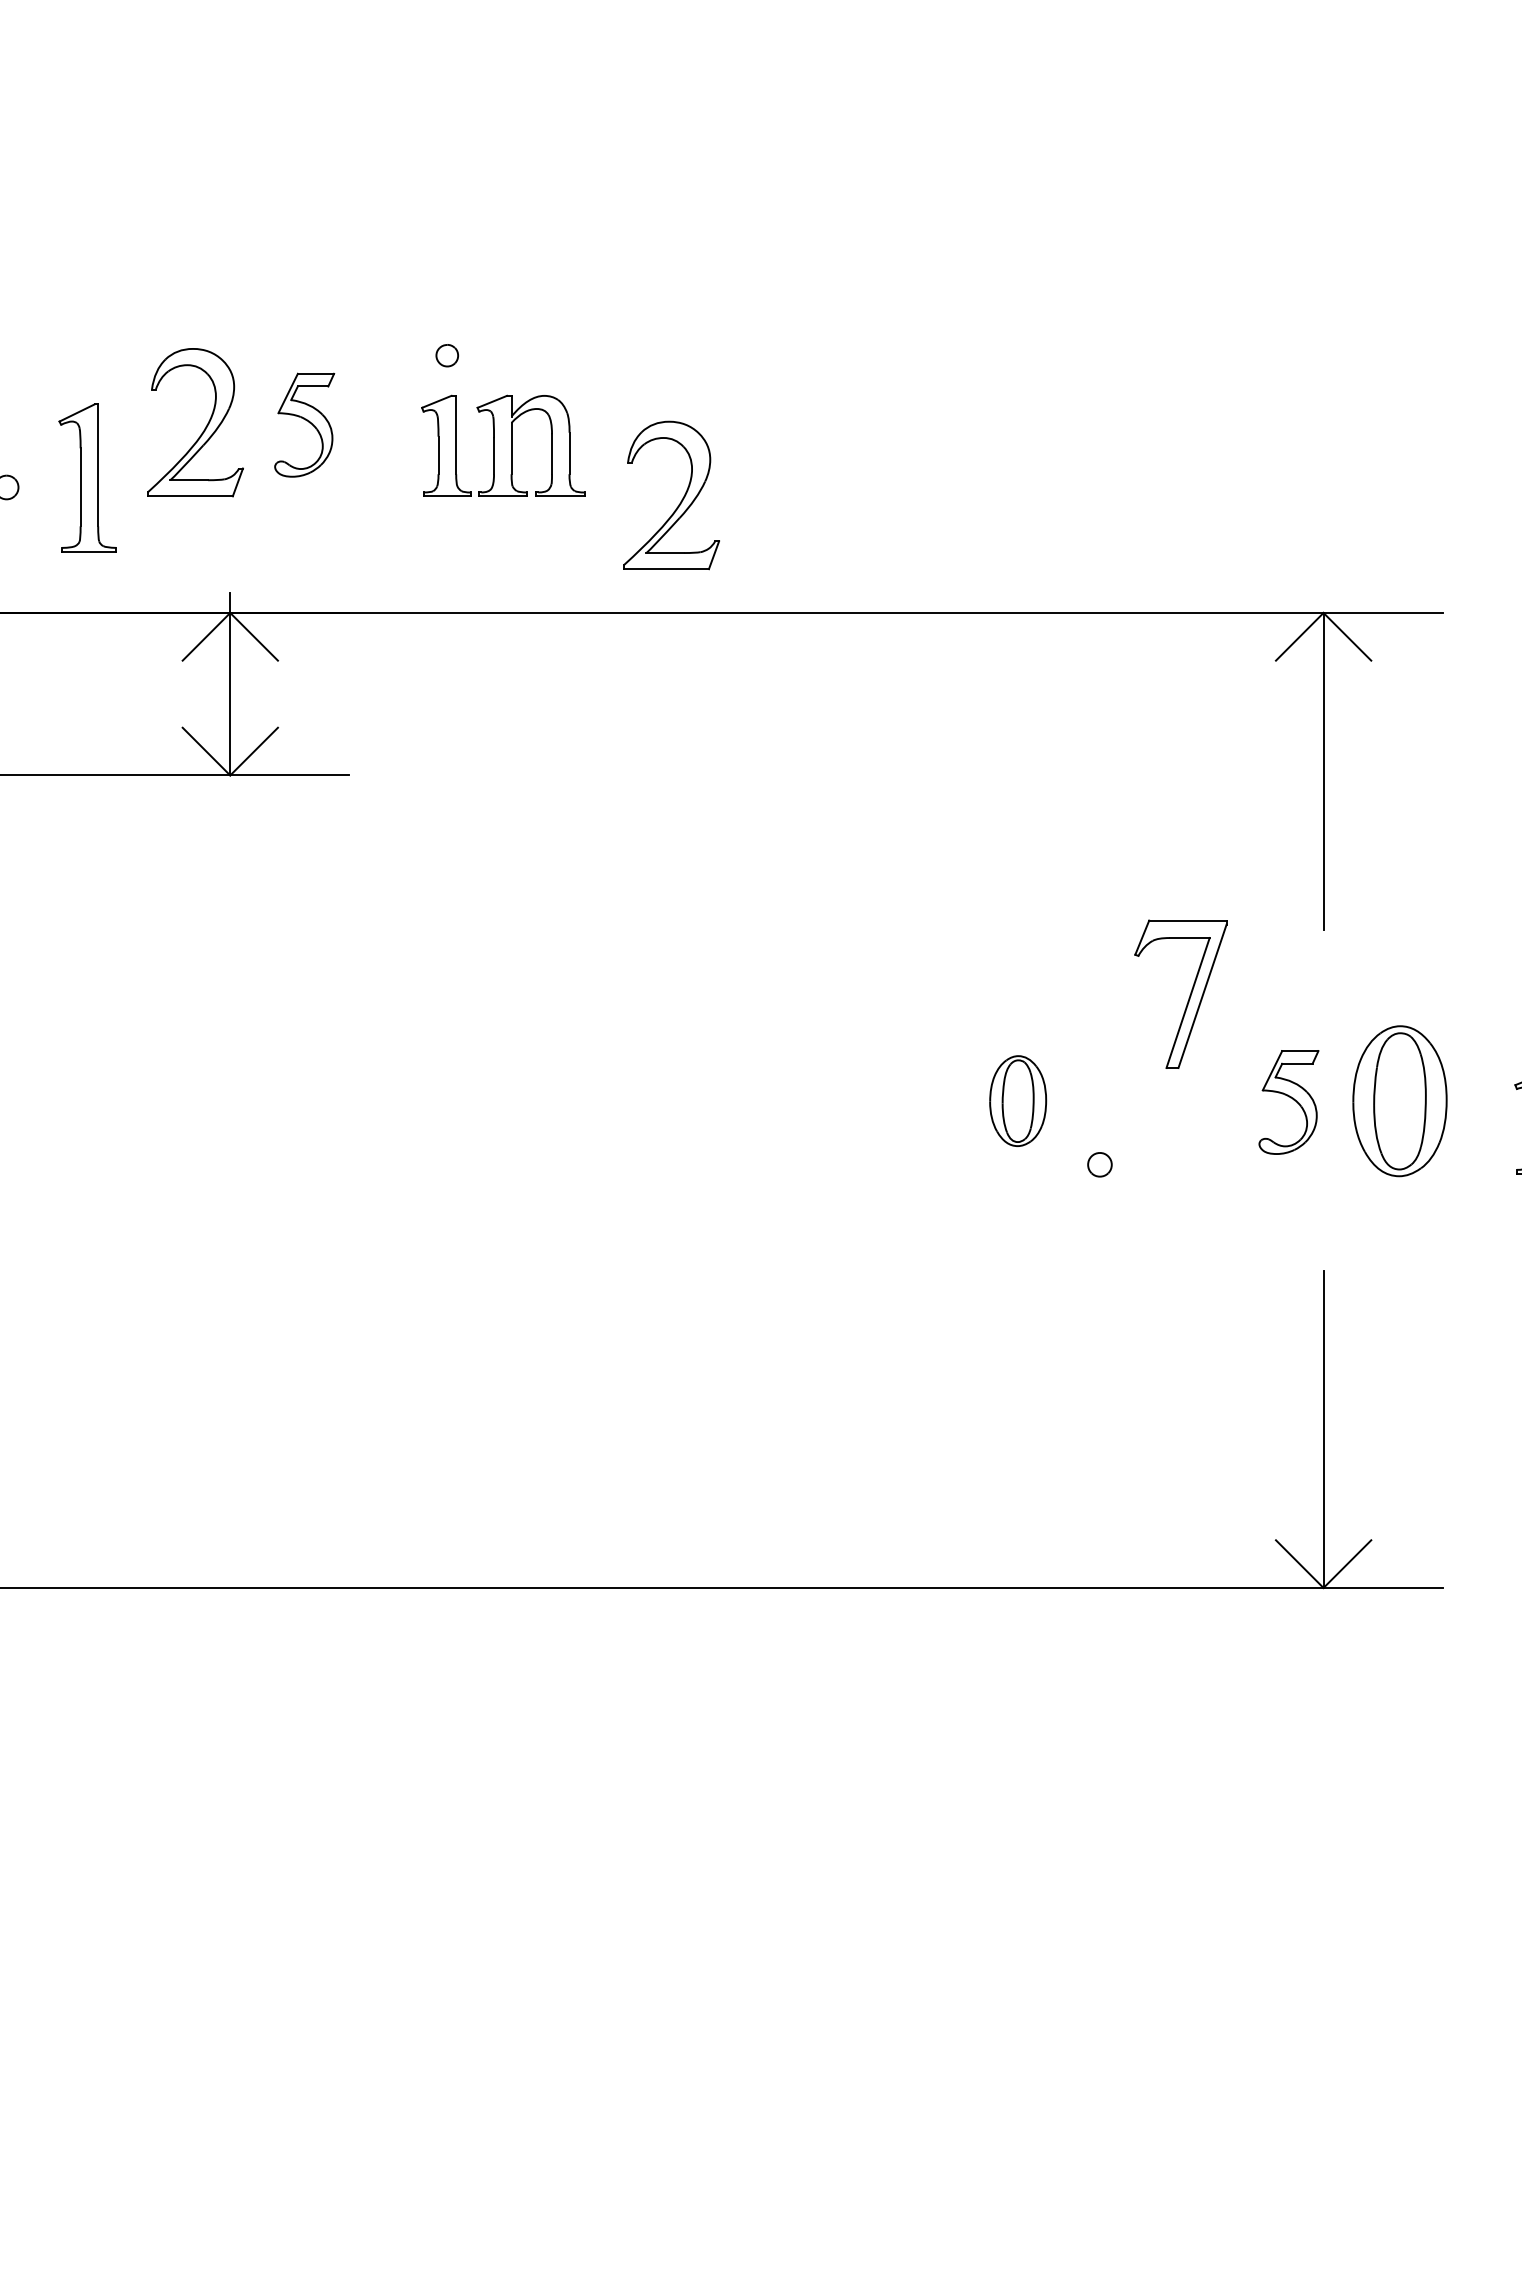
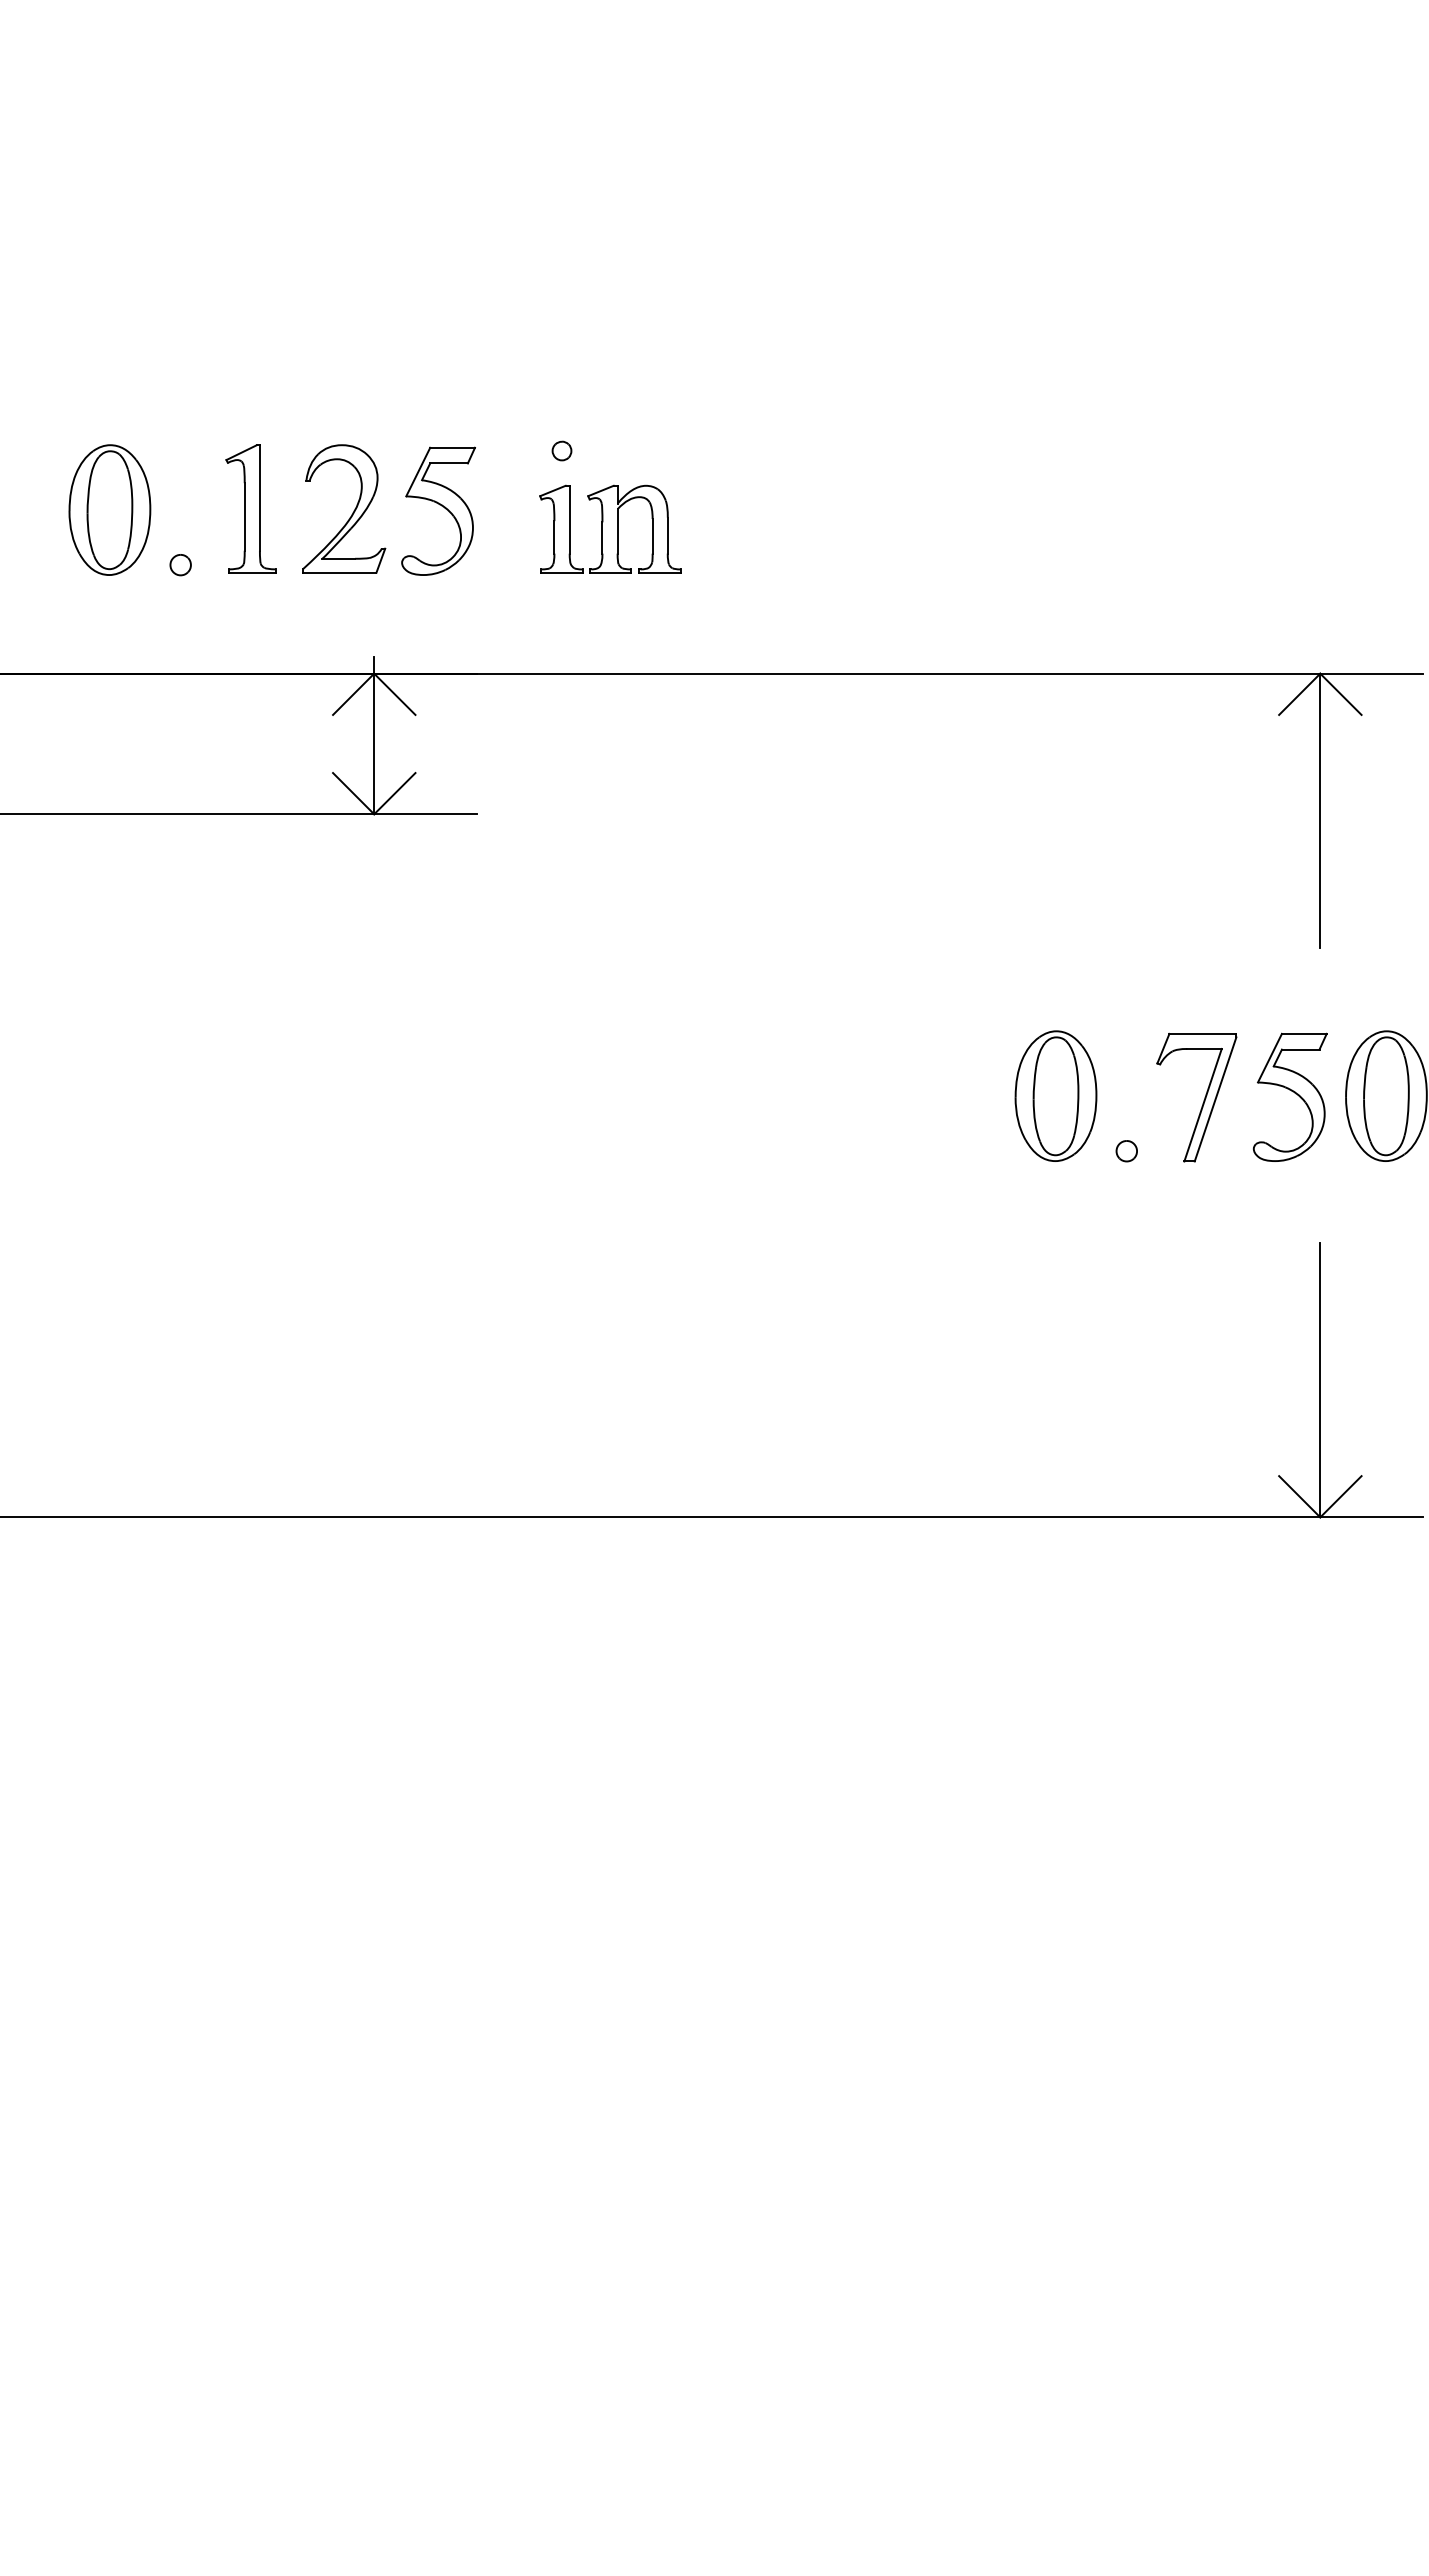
part: (304, 424) -> (438, 510), size x1.43
part: (87, 477) -> (250, 508), moved
part: (681, 499) -> (764, 575), removed
part: (1188, 997) -> (1203, 1100), moved
part: (1017, 1100) -> (1055, 1095), size x1.67
part: (1289, 1101) -> (1290, 1096), size x1.43

